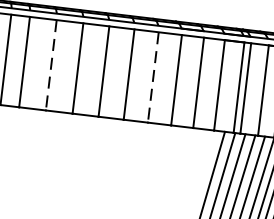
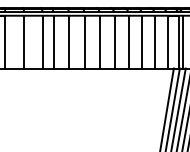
line: (51, 65) -> (69, 42), dashed -> solid
line: (152, 78) -> (128, 42), dashed -> solid

